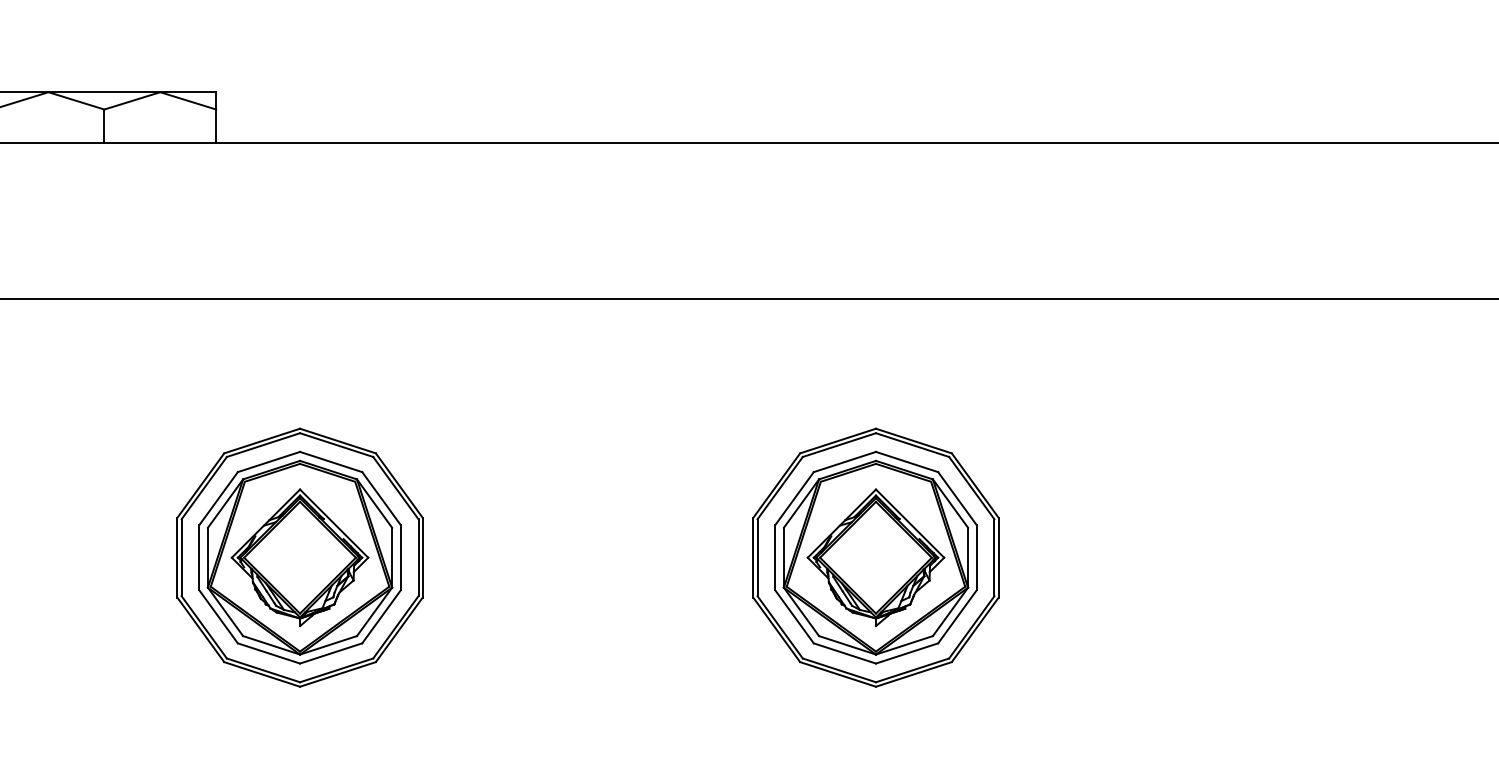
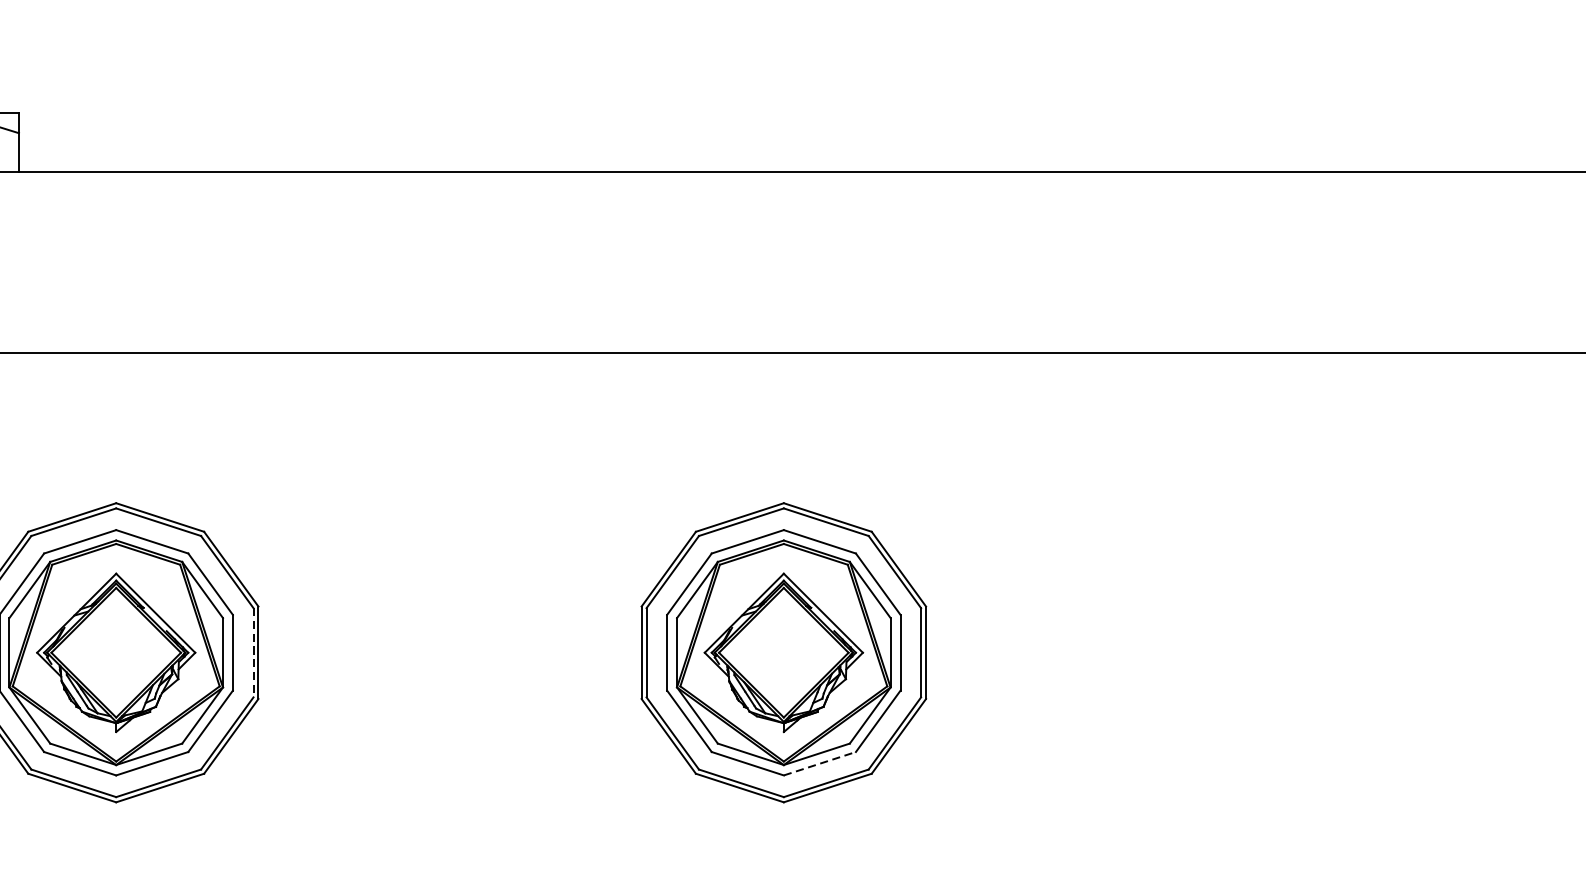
line: (418, 558) -> (253, 653), solid -> dashed
line: (907, 653) -> (820, 763), solid -> dashed

